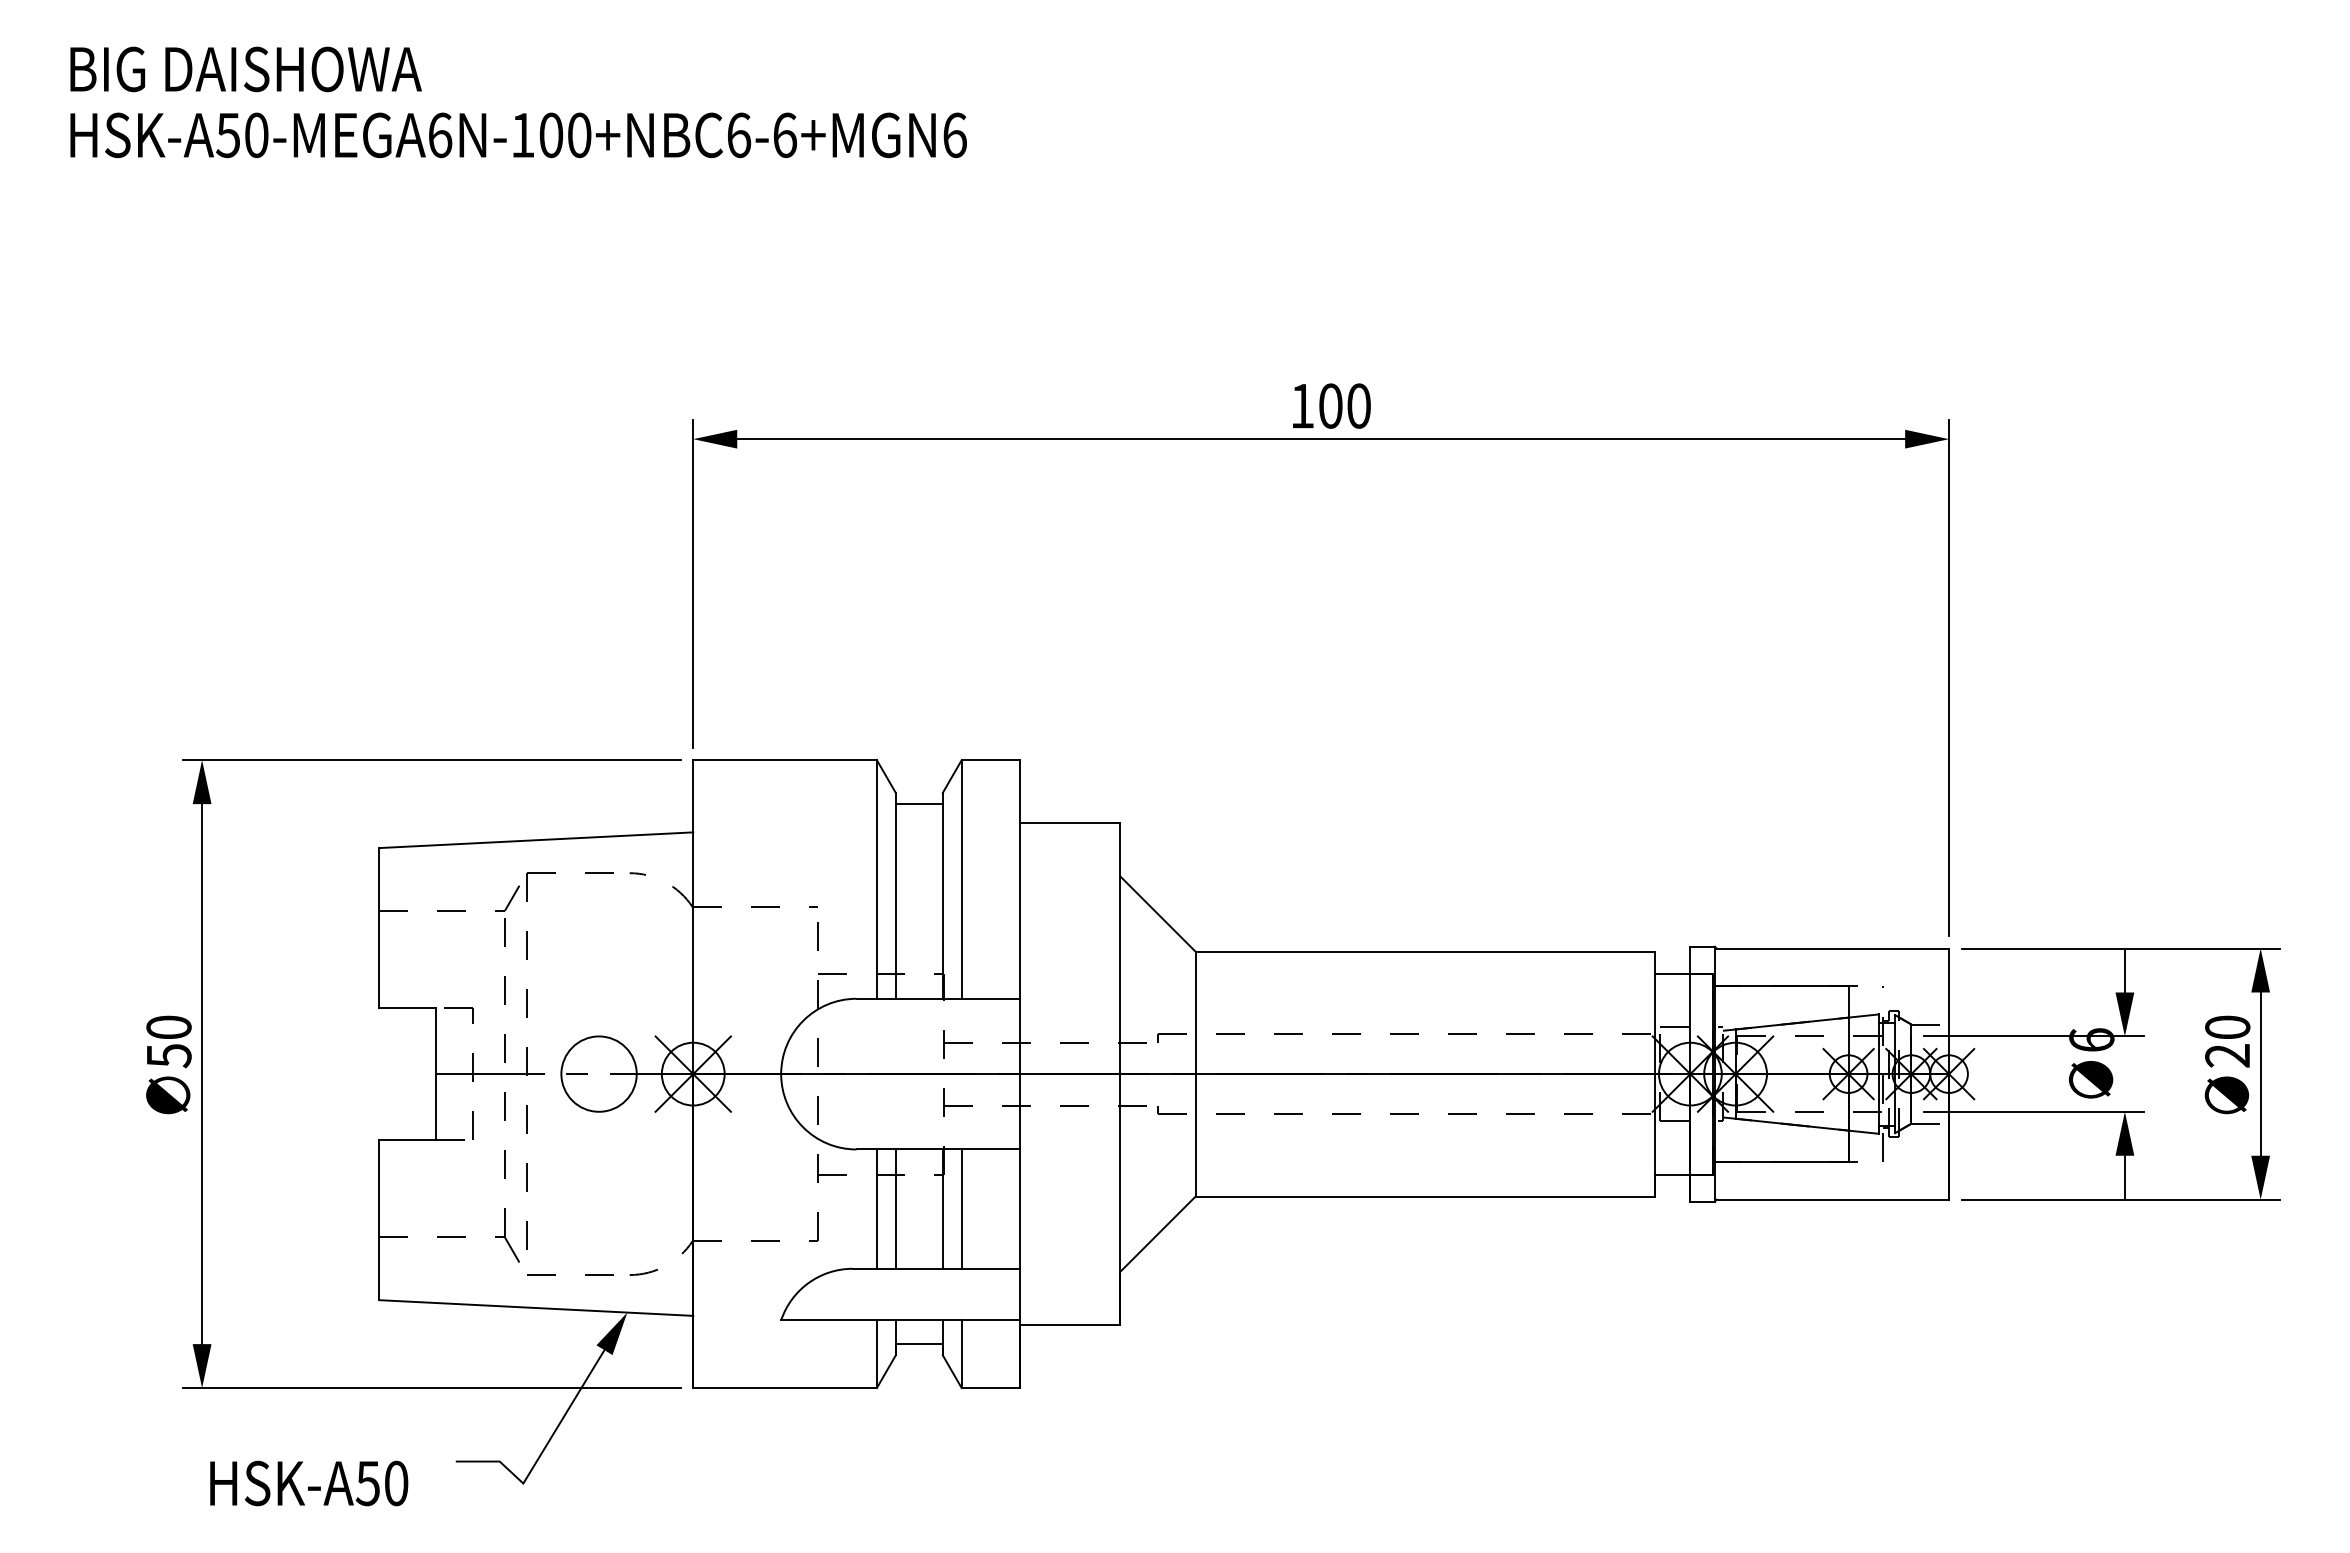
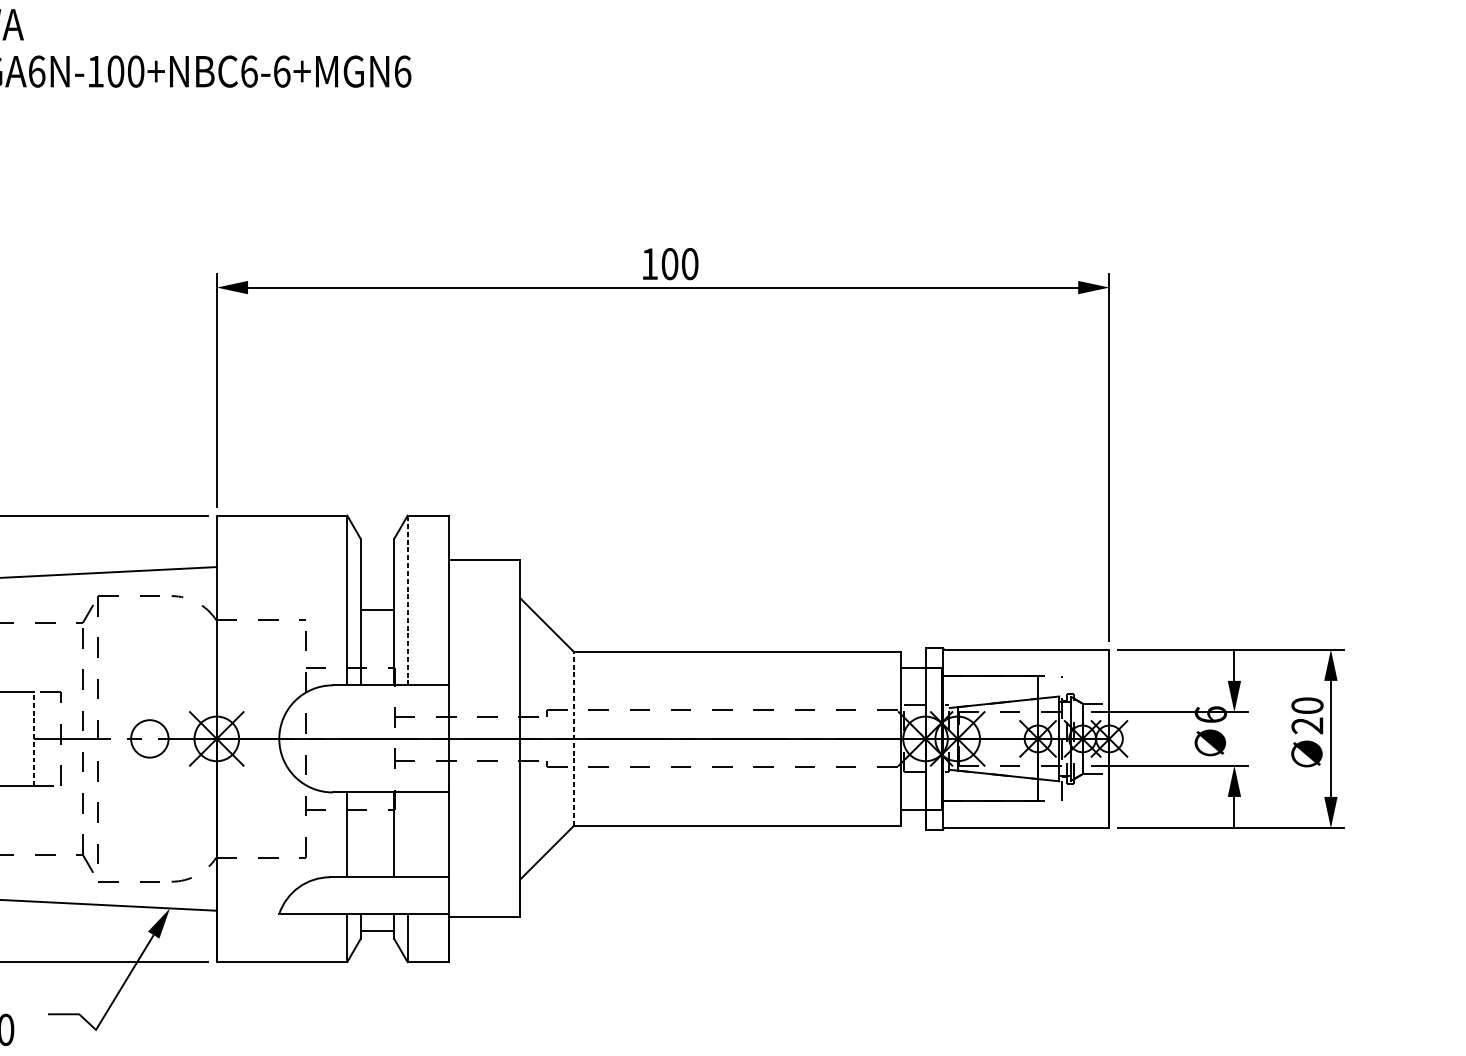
line: (918, 804) -> (376, 610), moved
line: (961, 878) -> (407, 599), solid -> dashed
line: (435, 1073) -> (33, 738), solid -> dashed
circle: (598, 1073) -> (149, 738), size x0.7
line: (1195, 1073) -> (573, 738), solid -> dashed
line: (895, 1208) -> (360, 834), removed
line: (961, 1208) -> (407, 834), removed

